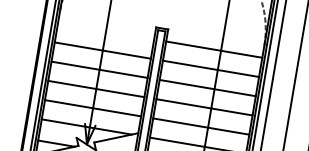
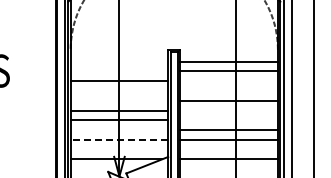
line: (210, 68) -> (228, 71), moved
line: (99, 69) -> (119, 110), moved
line: (93, 107) -> (119, 139), solid -> dashed
line: (203, 107) -> (228, 130), moved

